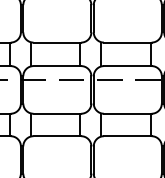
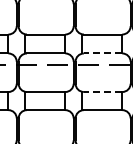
line: (127, 66) -> (102, 53), solid -> dashed
line: (127, 114) -> (102, 92), solid -> dashed

